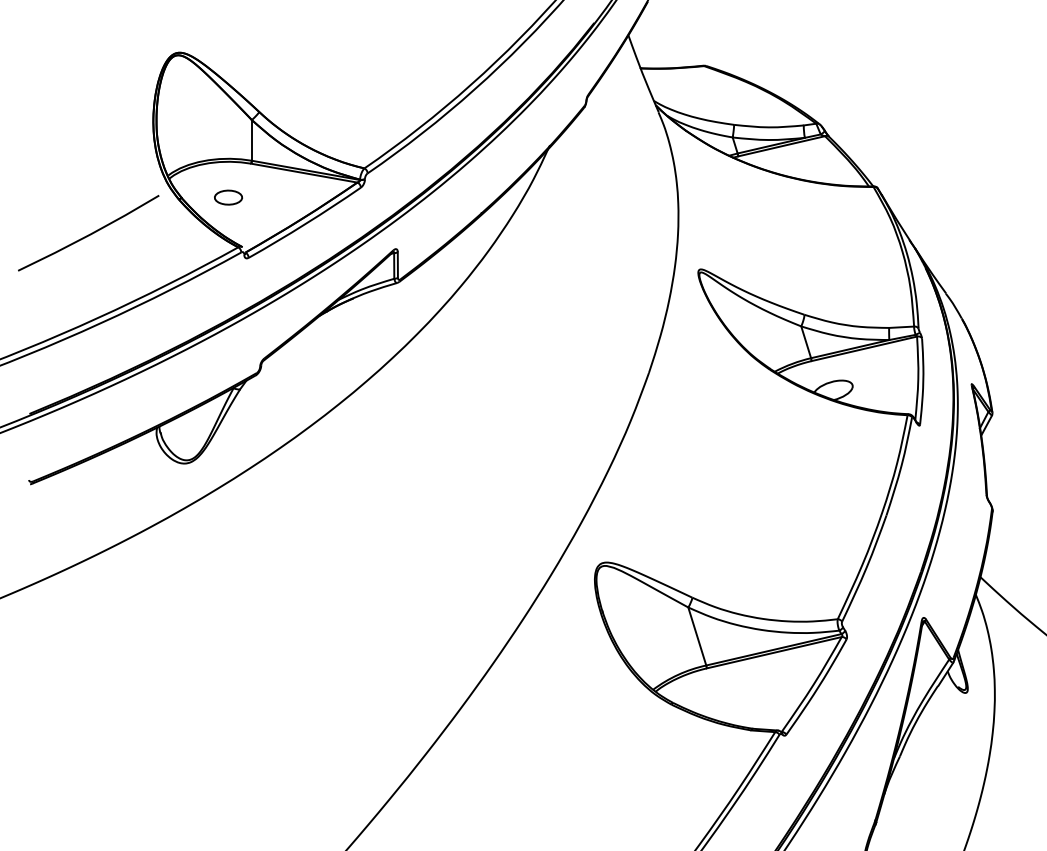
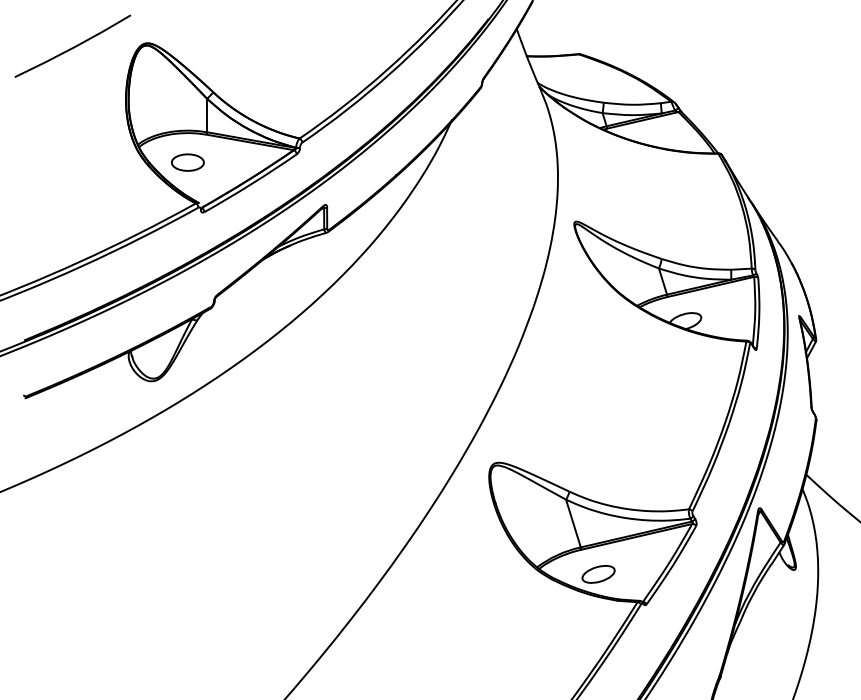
part: (228, 197) -> (187, 162), size x1.43
line: (88, 234) -> (72, 47), moved
part: (727, 698) -> (598, 574), added

